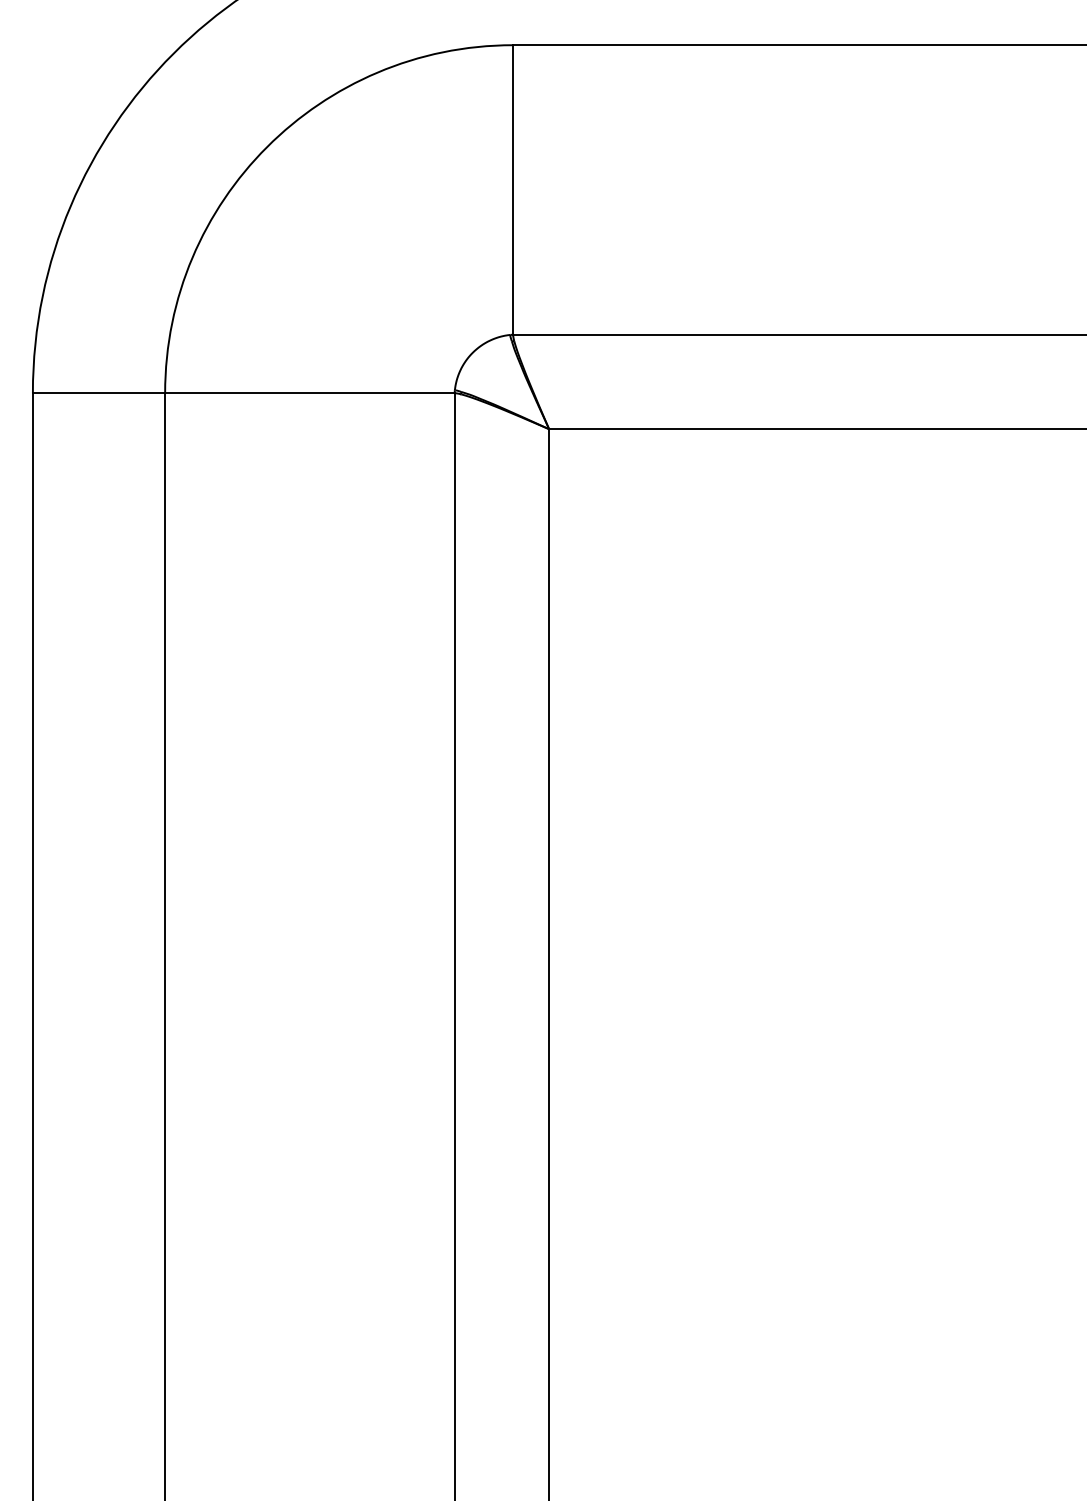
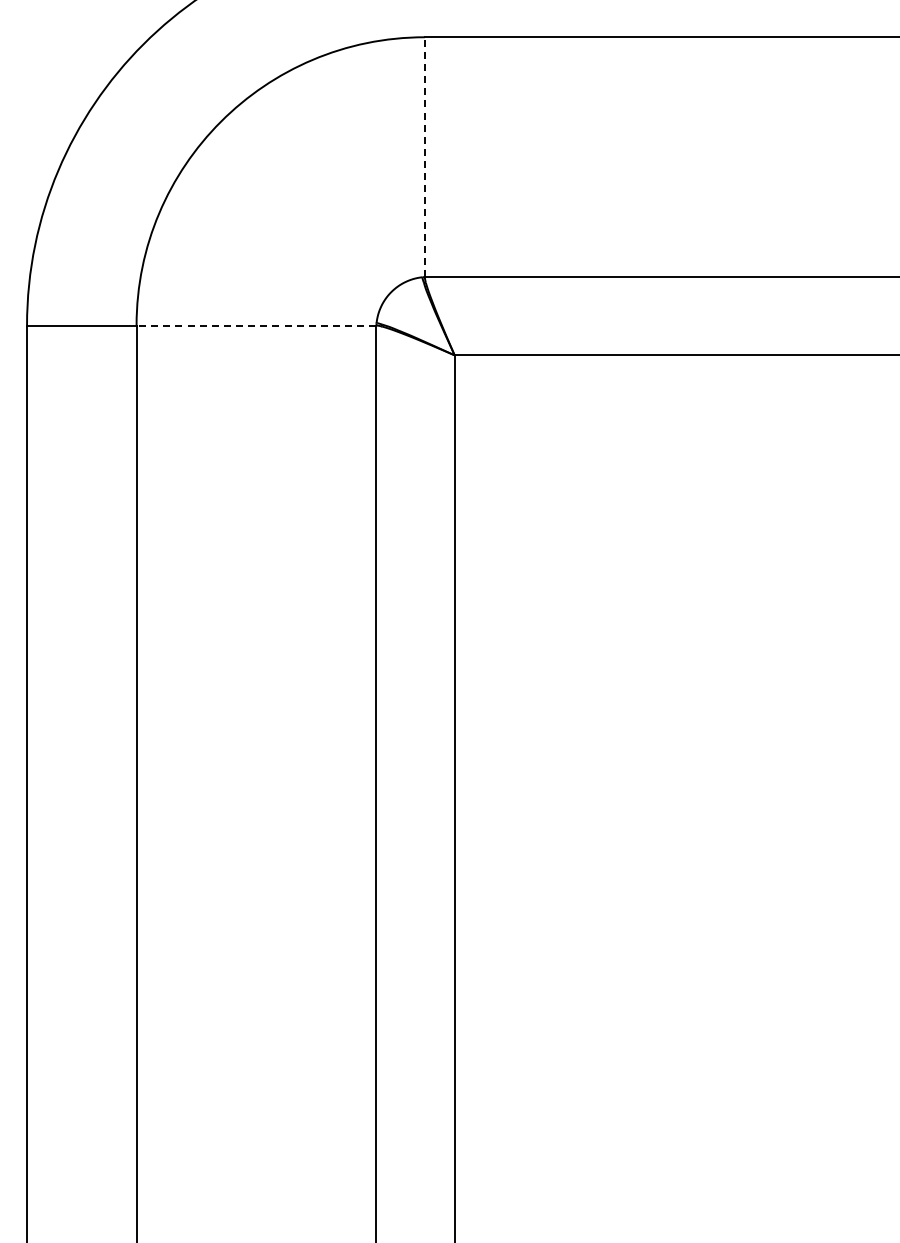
line: (512, 190) -> (424, 157), solid -> dashed
line: (309, 393) -> (256, 325), solid -> dashed

